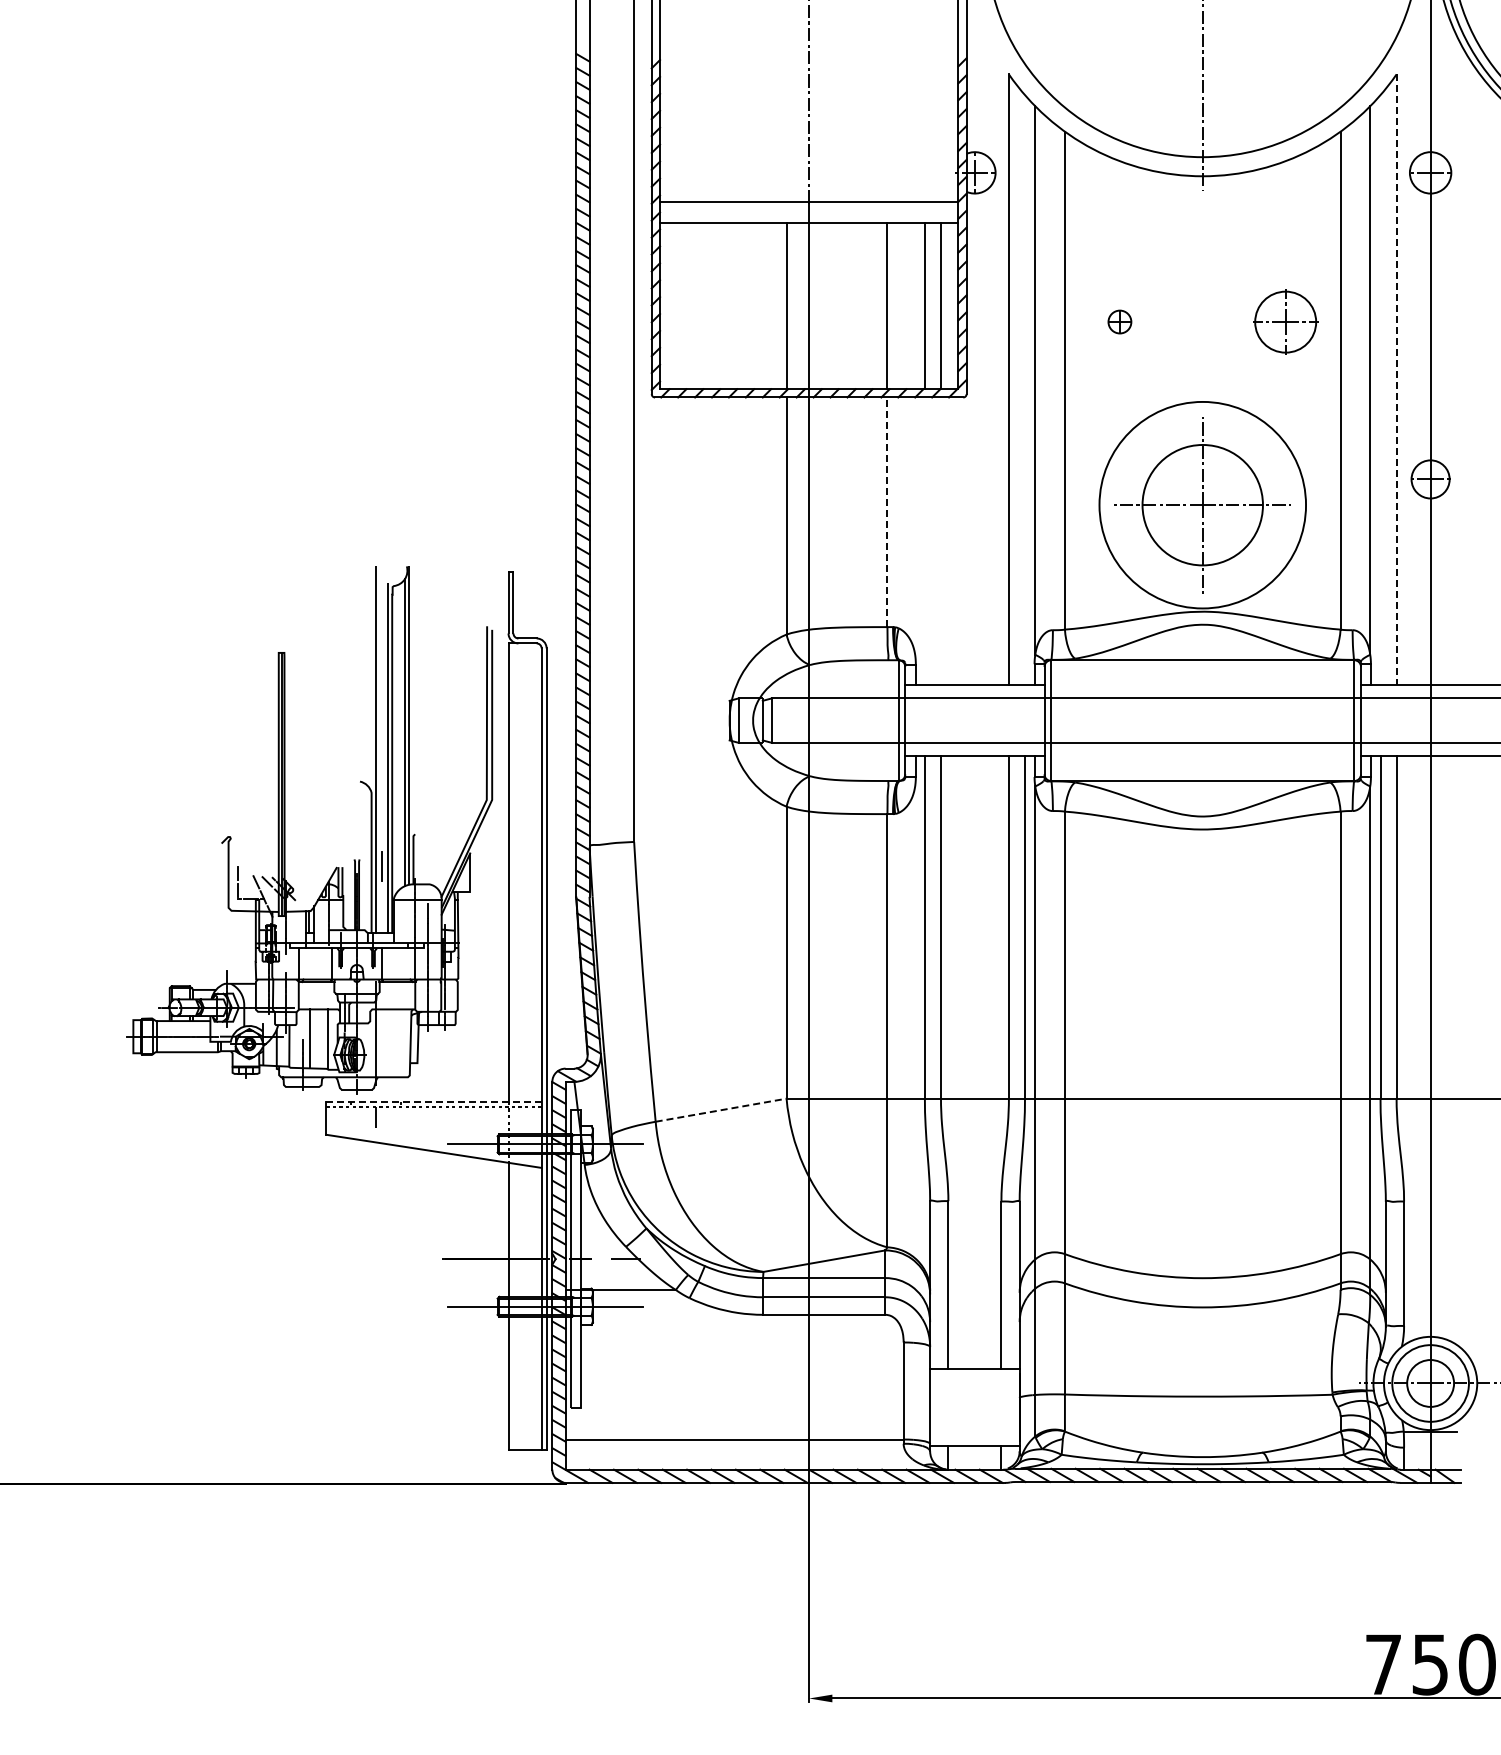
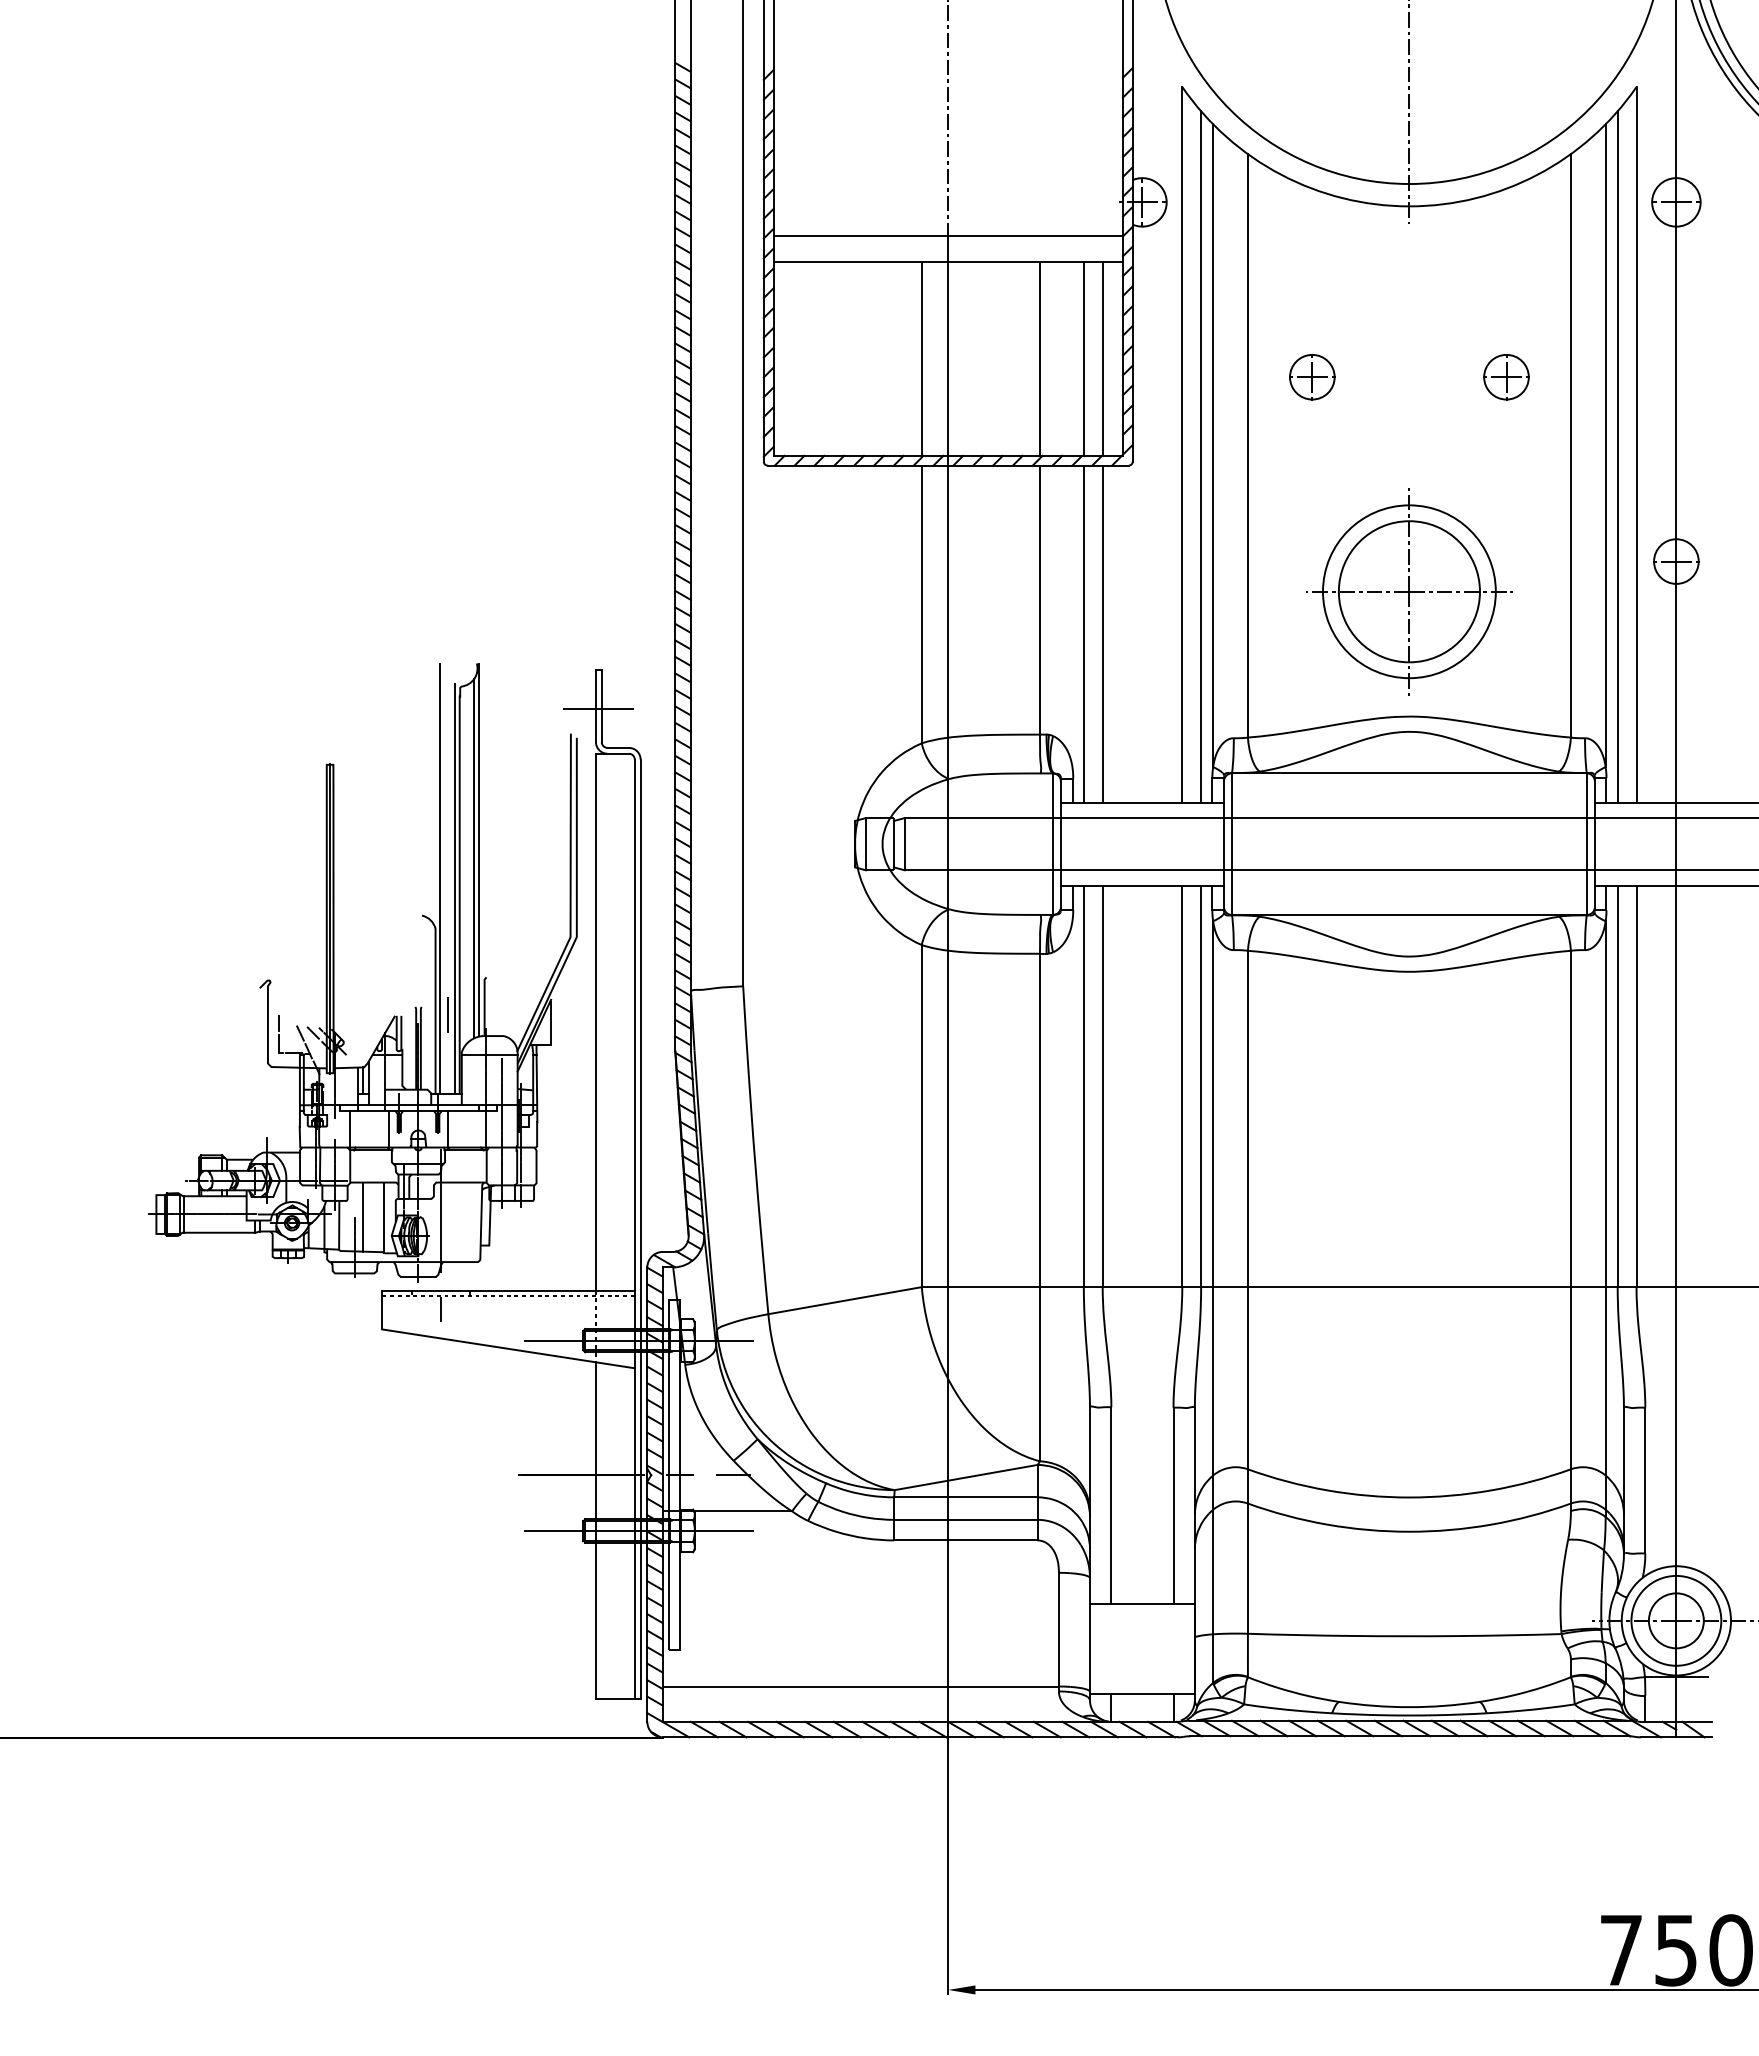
part: (1119, 321) -> (1311, 376), size x1.67
part: (1285, 321) -> (1506, 376), size x0.62
line: (1396, 380) -> (1636, 445), dashed -> solid
line: (1025, 390) -> (1201, 457), added
line: (1380, 390) -> (1617, 457), added
circle: (1202, 504) -> (1409, 590), size x0.71
line: (887, 512) -> (1040, 600), dashed -> solid
line: (924, 541) -> (1083, 634), added
line: (940, 541) -> (1102, 634), added
line: (510, 605) -> (598, 709), added
line: (433, 1101) -> (508, 1290), dashed -> solid
line: (721, 1110) -> (845, 1301), dashed -> solid

